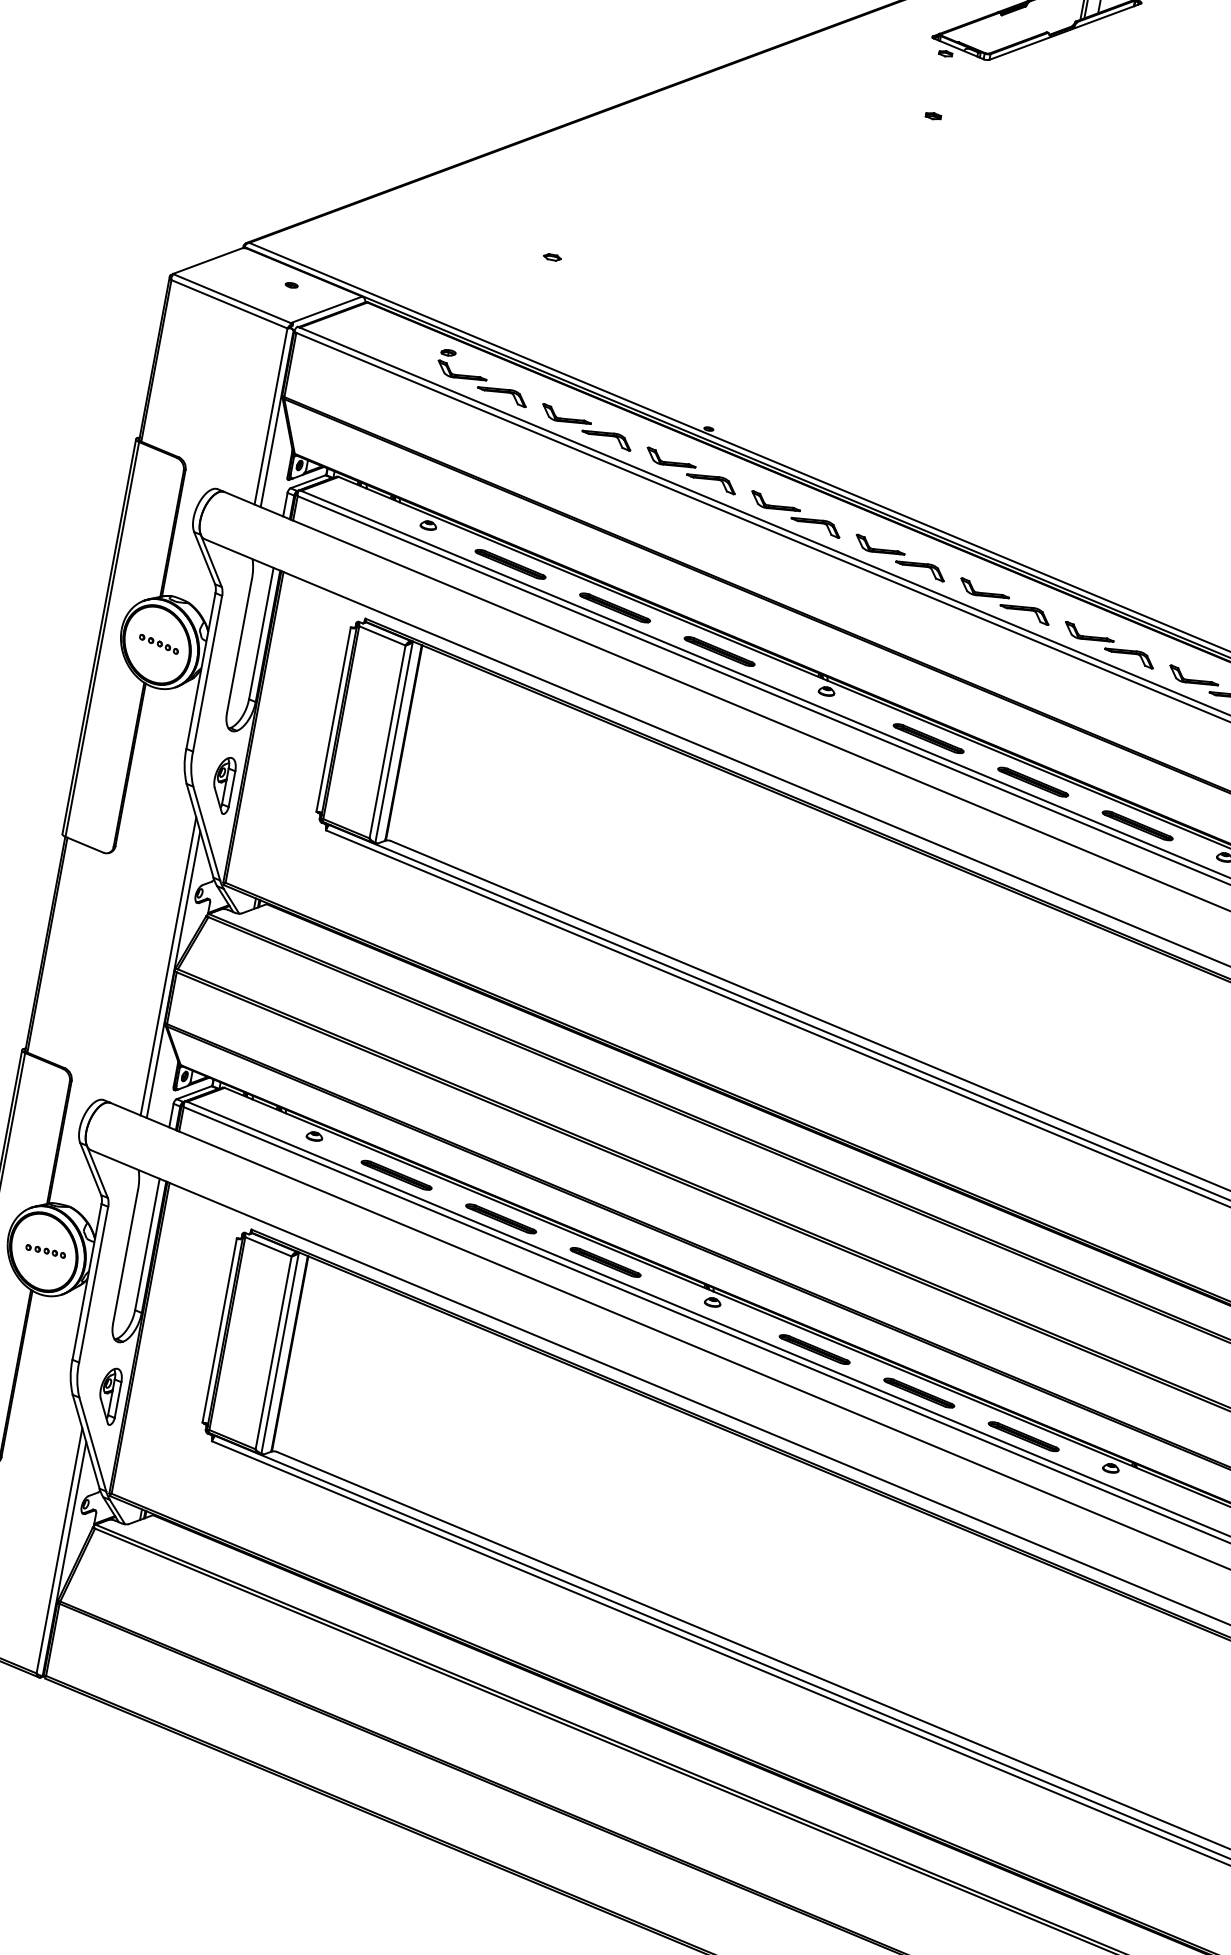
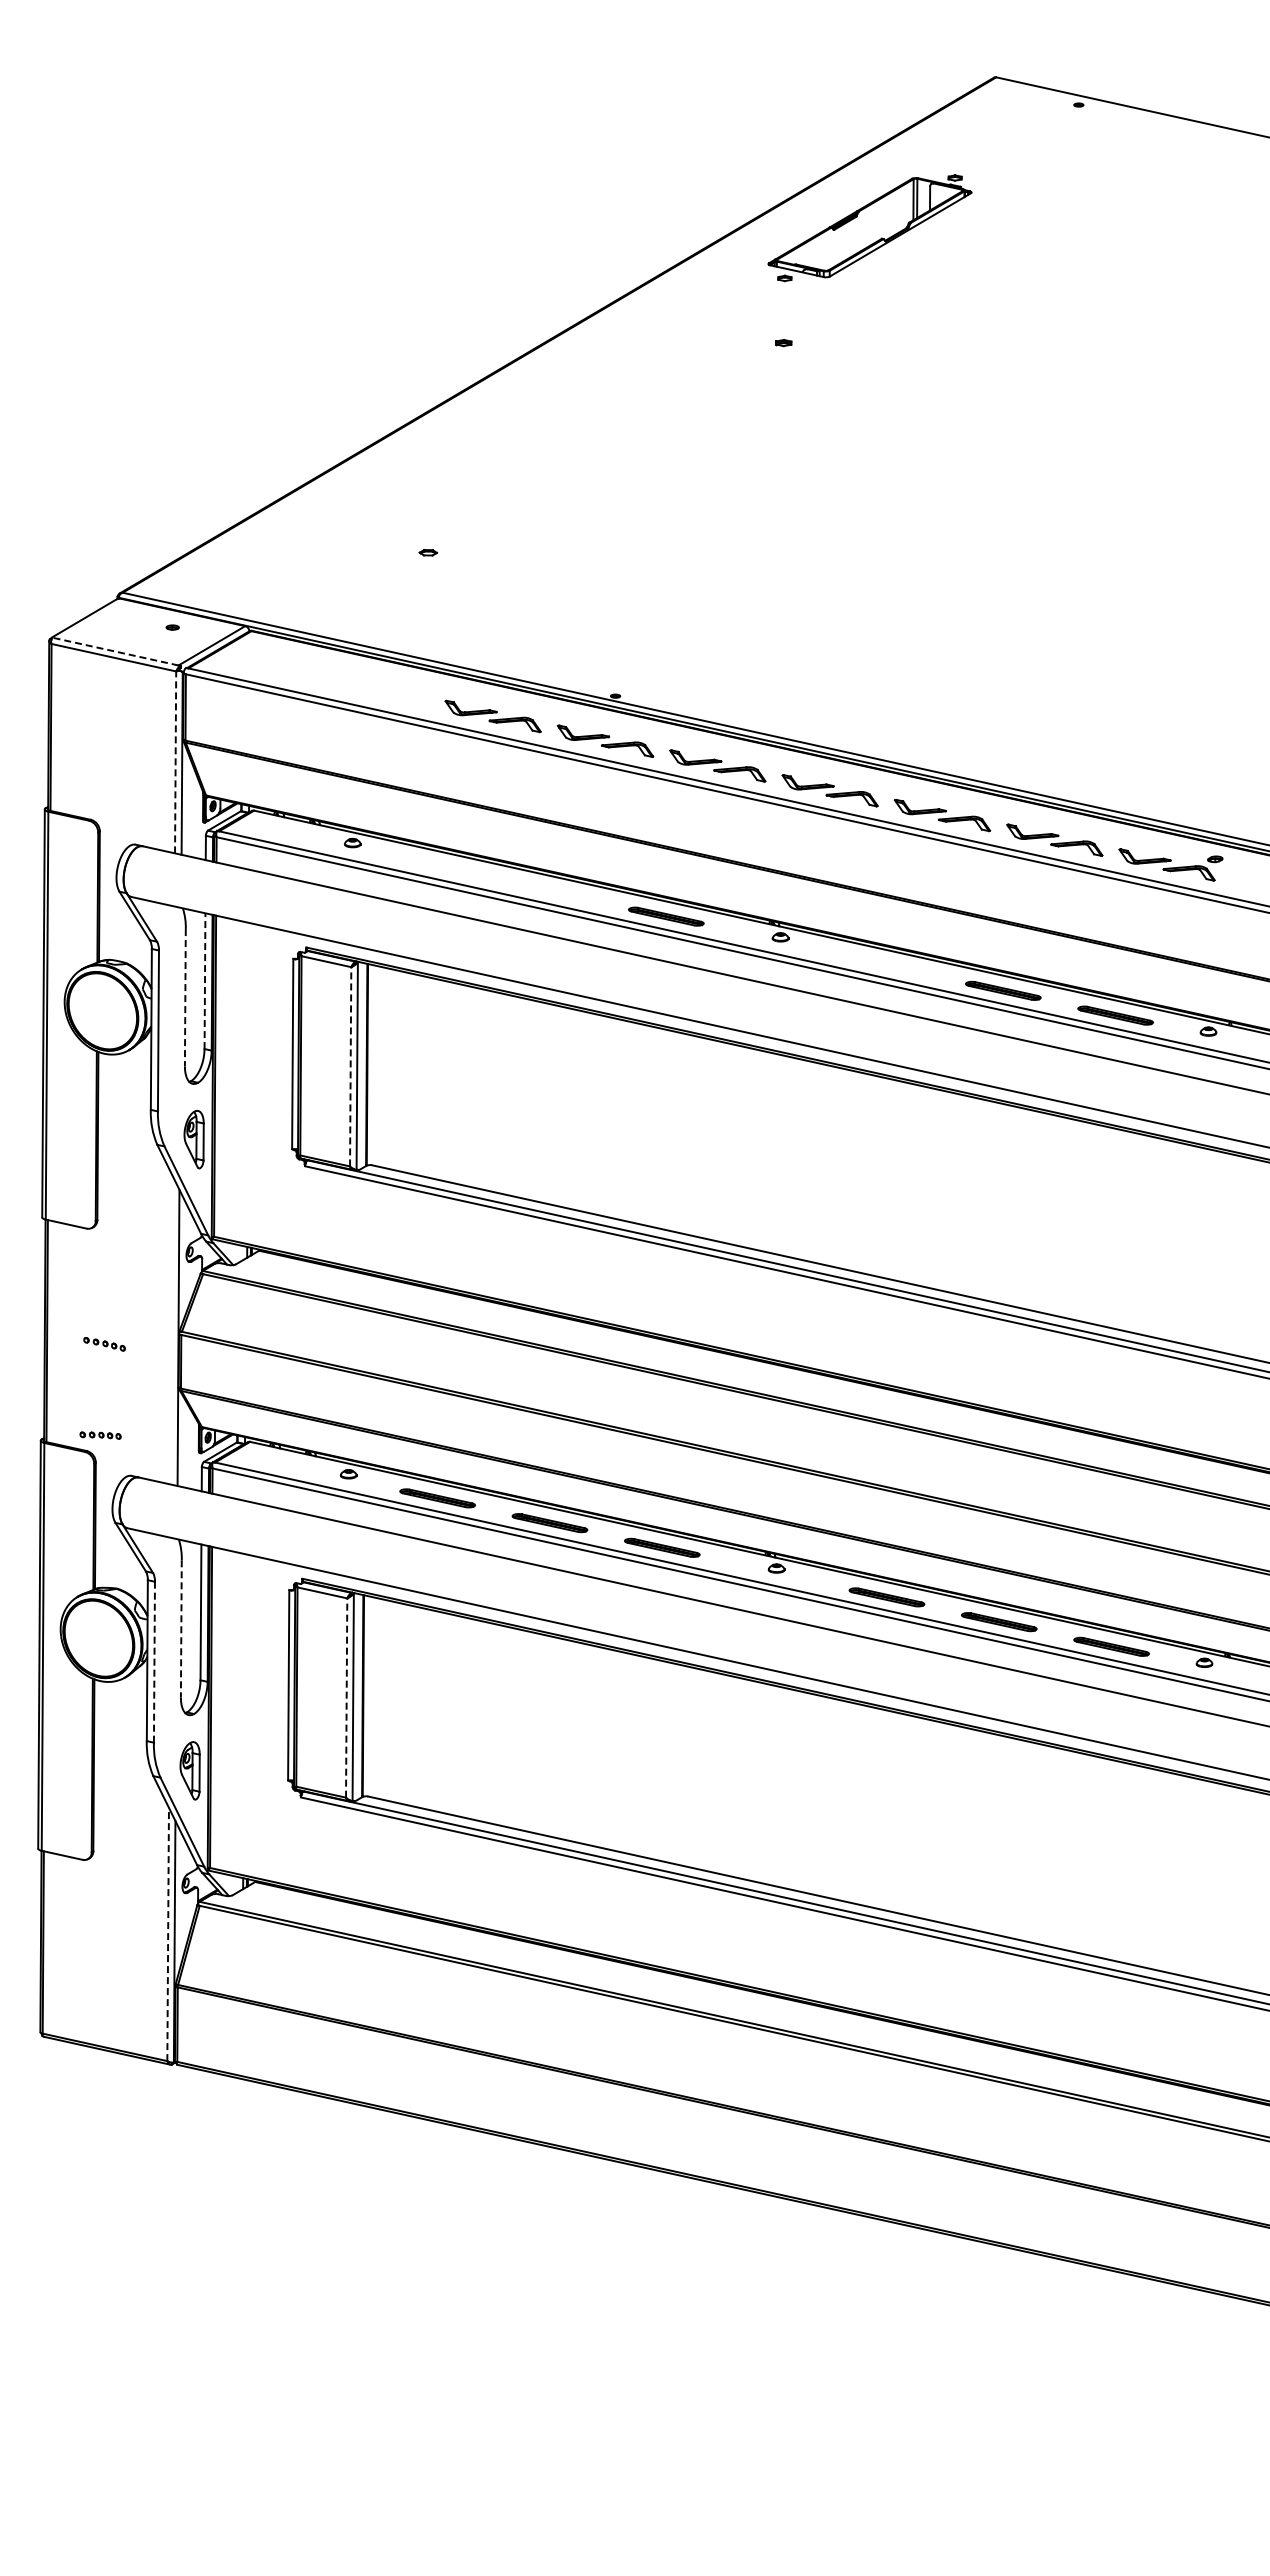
line: (232, 298) -> (115, 651), solid -> dashed
part: (482, 377) -> (380, 685), removed
line: (270, 416) -> (175, 762), solid -> dashed
part: (510, 564) -> (441, 867), removed
part: (614, 607) -> (553, 891), removed
line: (261, 634) -> (205, 981), solid -> dashed
part: (158, 644) -> (104, 1344), moved
line: (239, 646) -> (185, 997), solid -> dashed
part: (928, 738) -> (890, 966), removed
line: (387, 741) -> (350, 1066), solid -> dashed
line: (167, 966) -> (171, 1330), removed
part: (45, 1251) -> (100, 1435), moved
line: (125, 1256) -> (181, 1628), solid -> dashed
line: (93, 1283) -> (154, 1661), solid -> dashed
line: (273, 1353) -> (346, 1698), solid -> dashed
line: (59, 1550) -> (168, 1934), solid -> dashed

